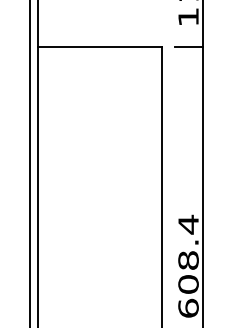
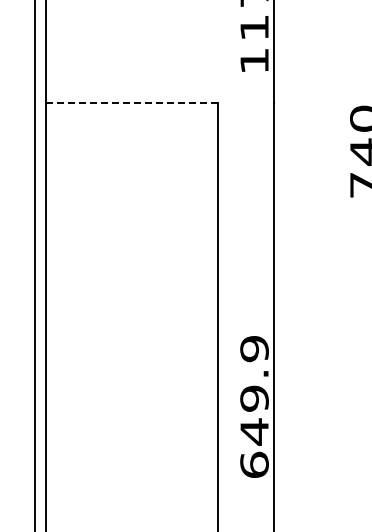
line: (99, 47) -> (131, 102), solid -> dashed
line: (188, 47) -> (254, 102), removed
text: (188, 254) -> (254, 390), 608.4 -> 649.9

